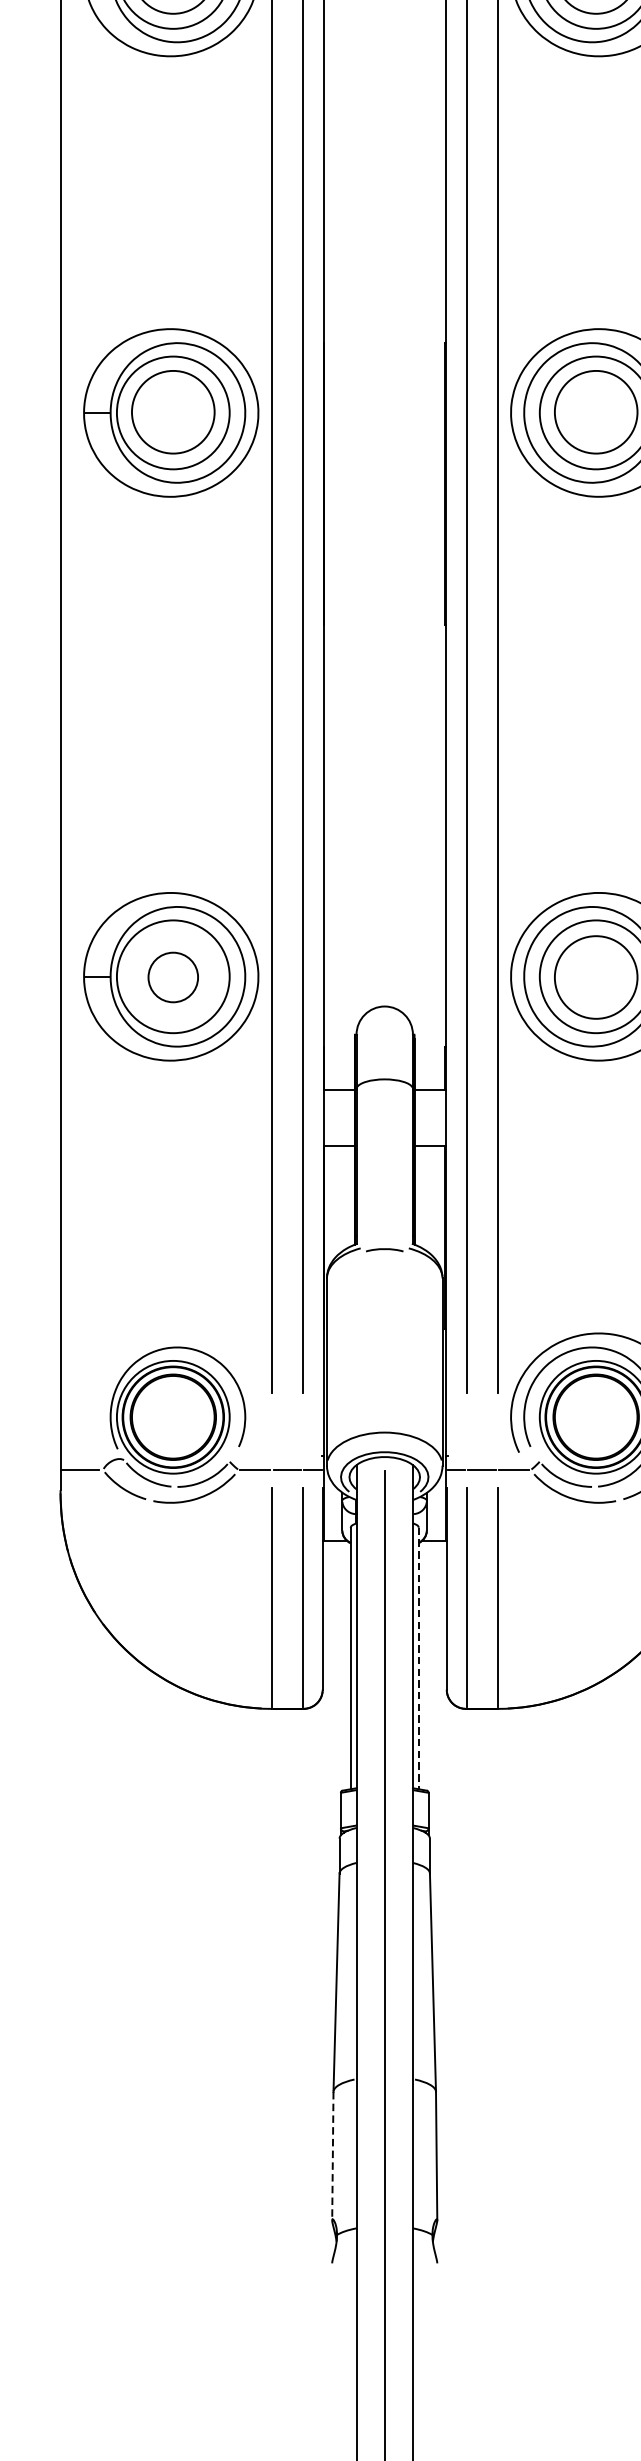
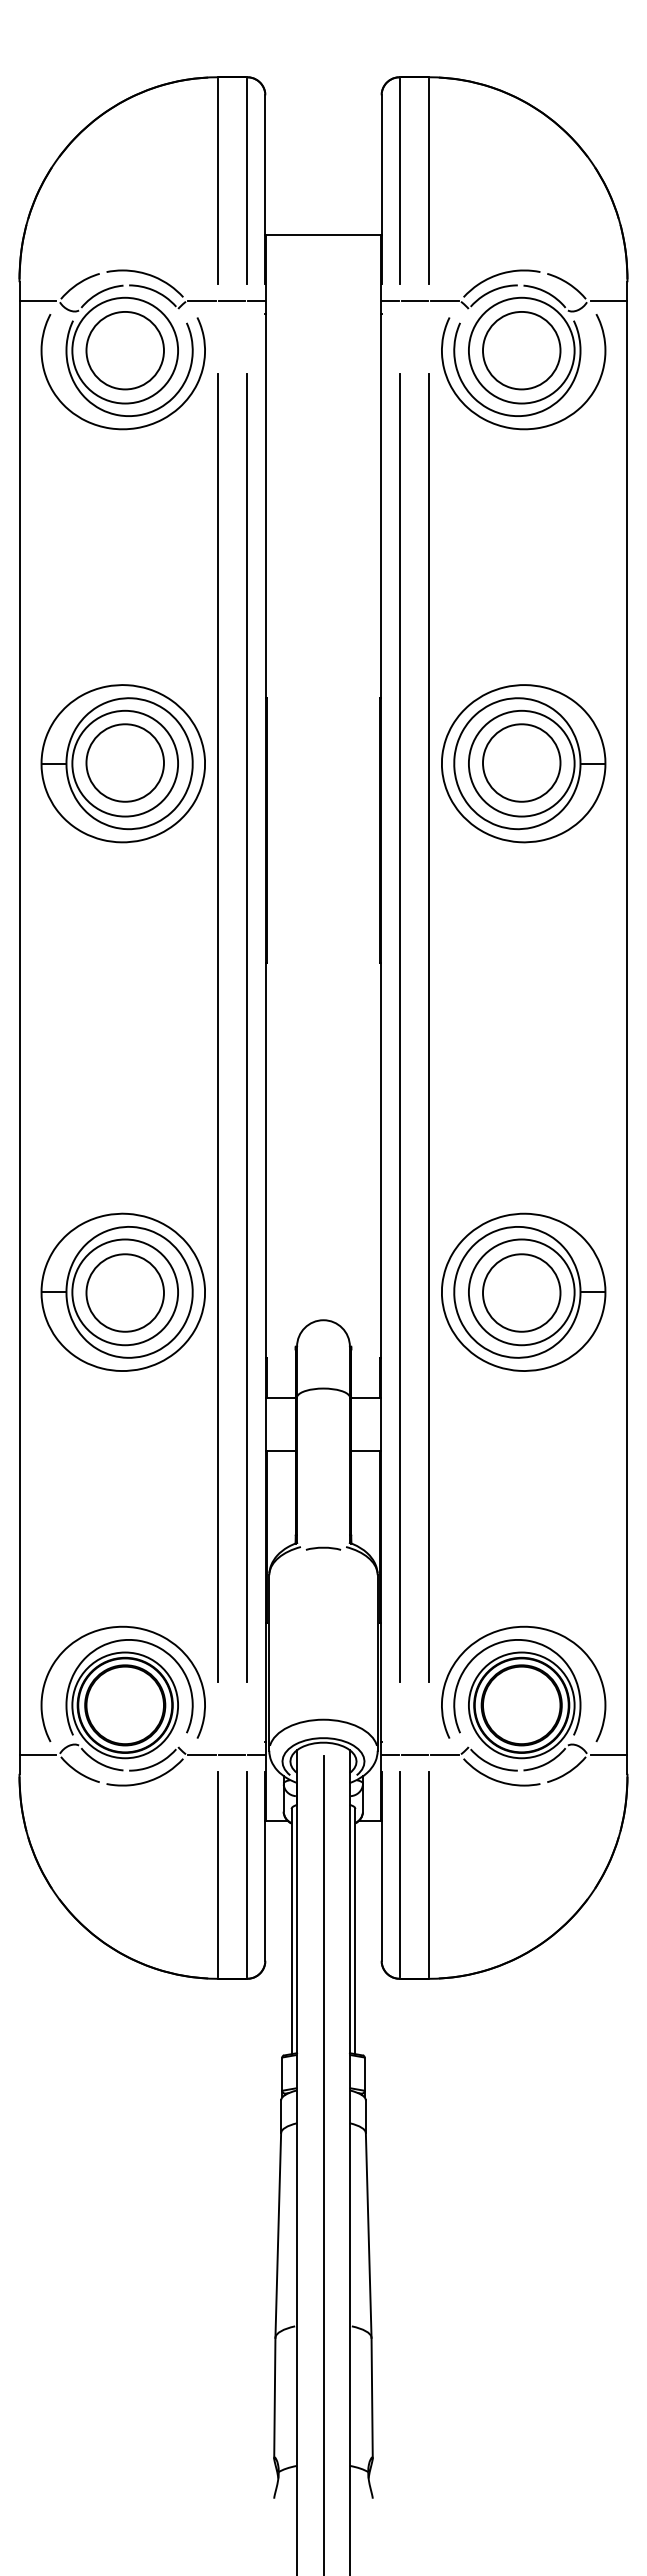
circle: (173, 976) -> (125, 1292), size x1.67
curve: (161, 1335) -> (114, 1628), added
line: (418, 1658) -> (355, 1931), dashed -> solid
line: (332, 2156) -> (274, 2398), dashed -> solid

